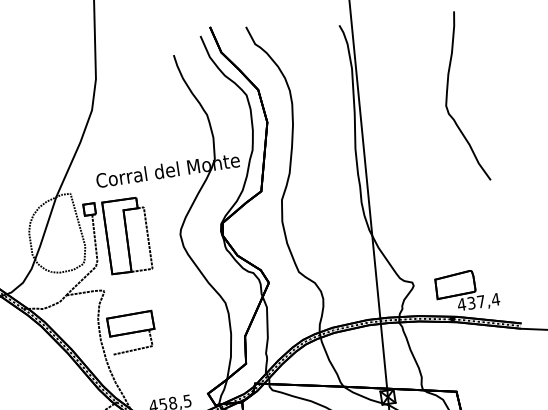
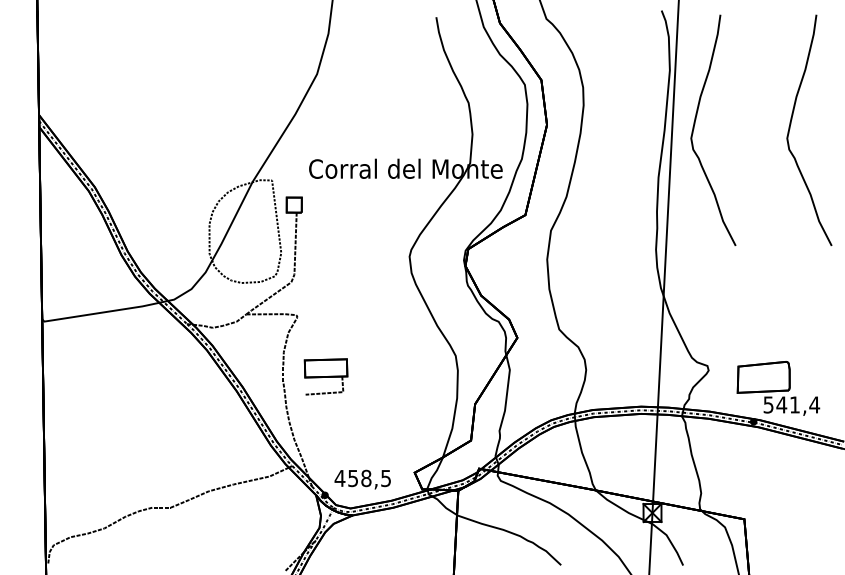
curve: (376, 105) -> (695, 124), added
part: (126, 235) -> (338, 247), removed
text: (471, 302) -> (781, 404), 437,4 -> 541,4
part: (131, 332) -> (325, 376), size x0.7

